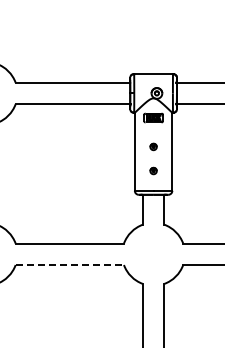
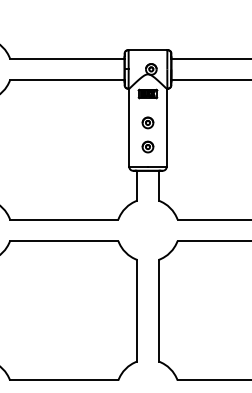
part: (153, 146) -> (147, 122), size x1.67
part: (153, 170) -> (147, 146), size x1.67
line: (70, 265) -> (64, 241), dashed -> solid

